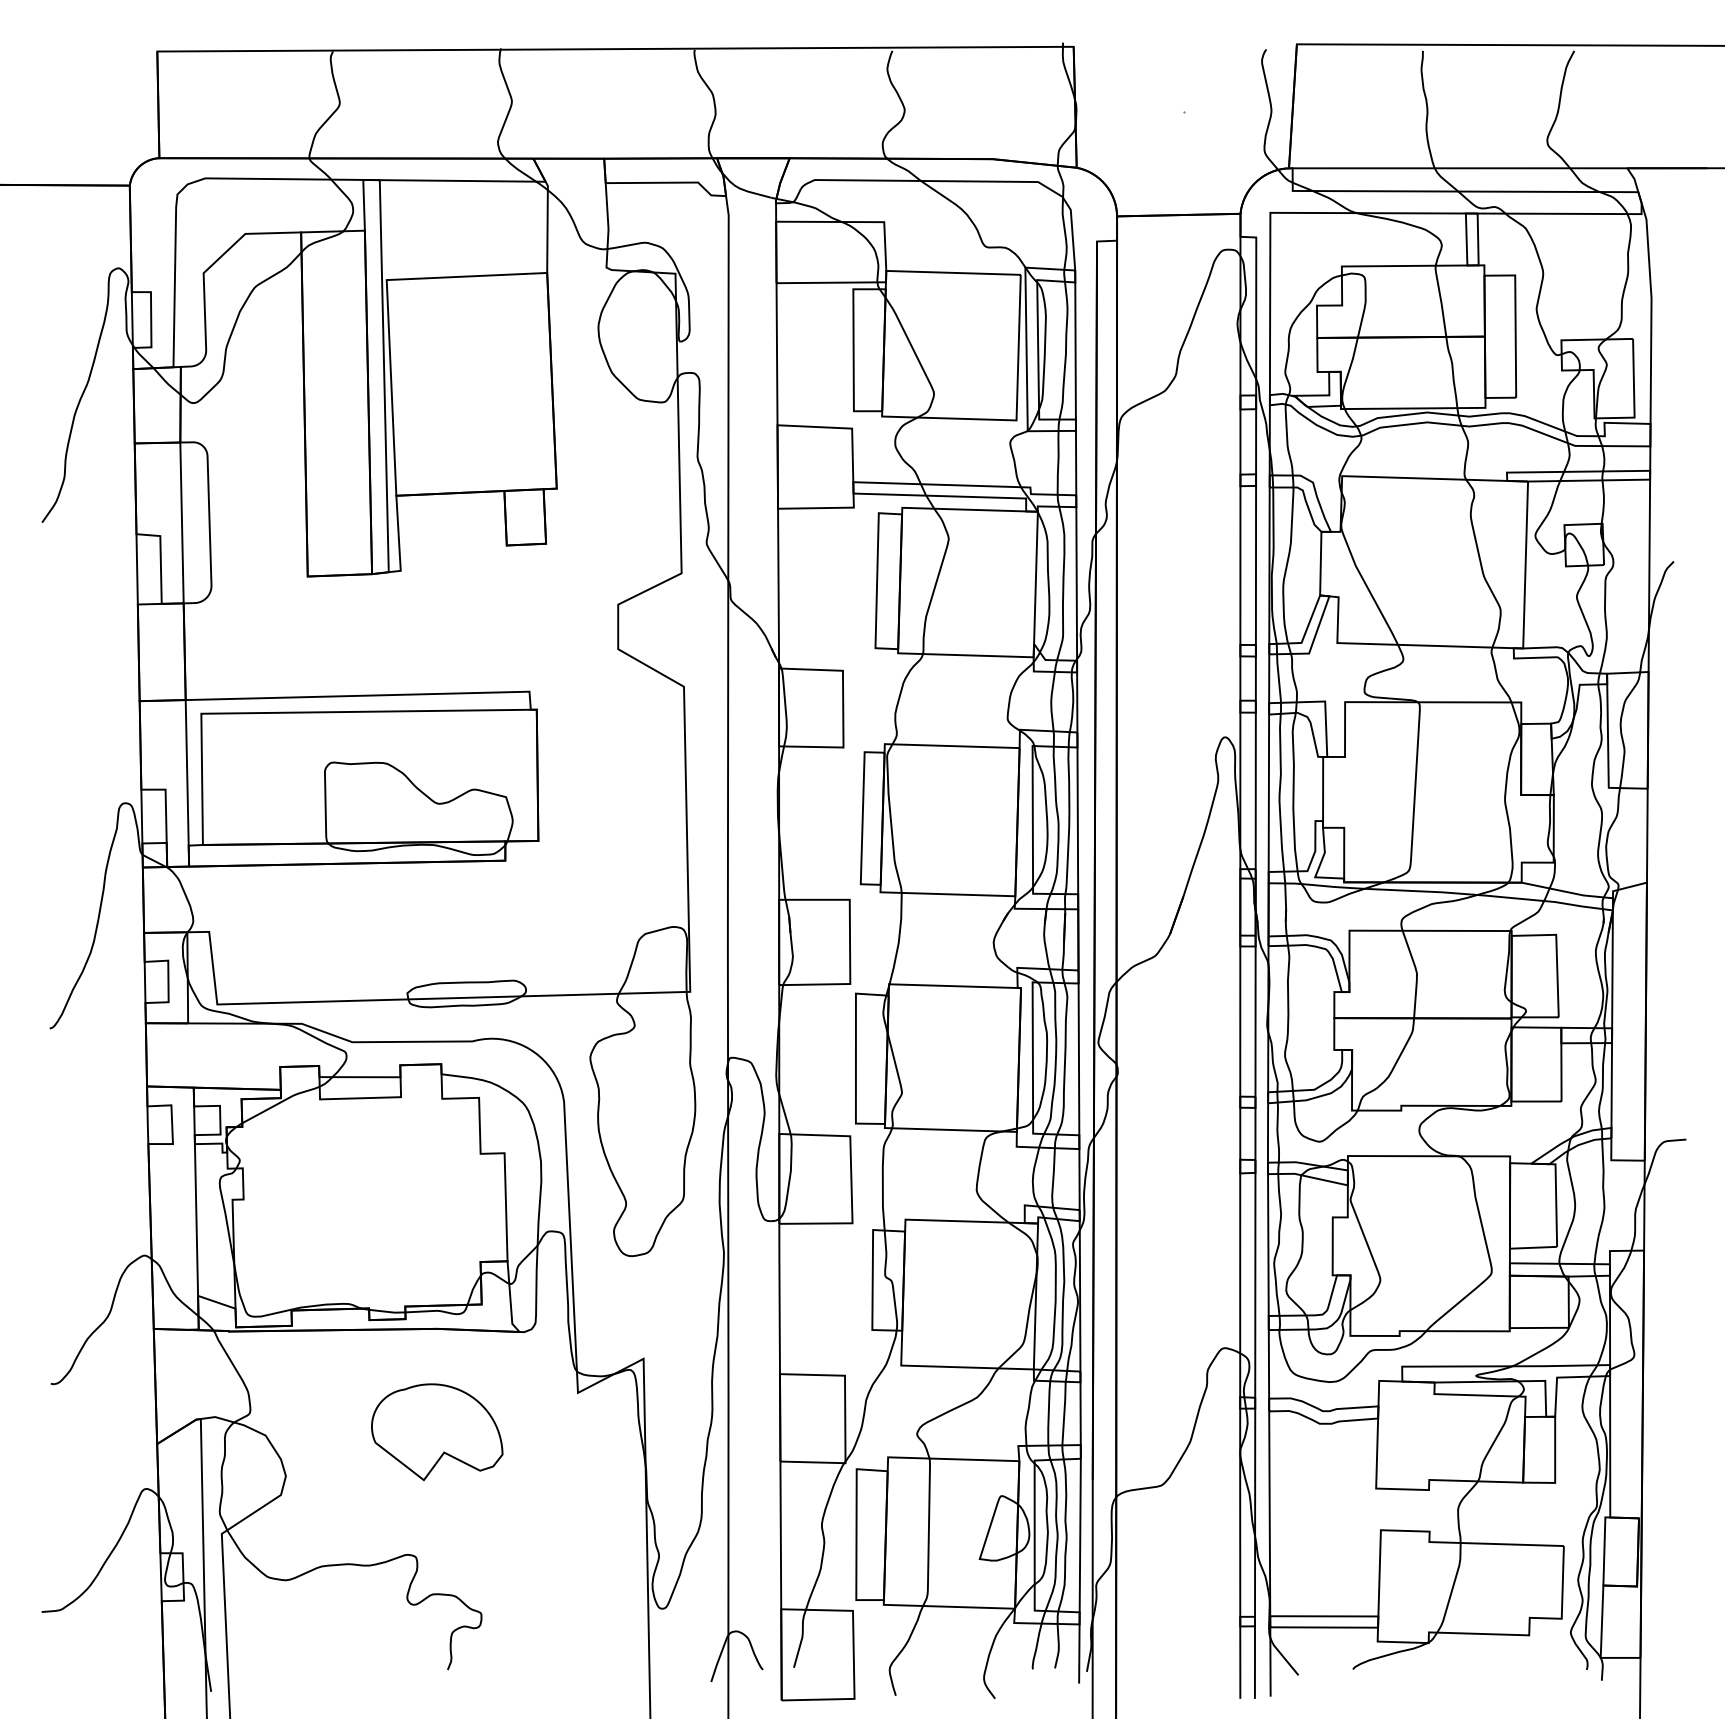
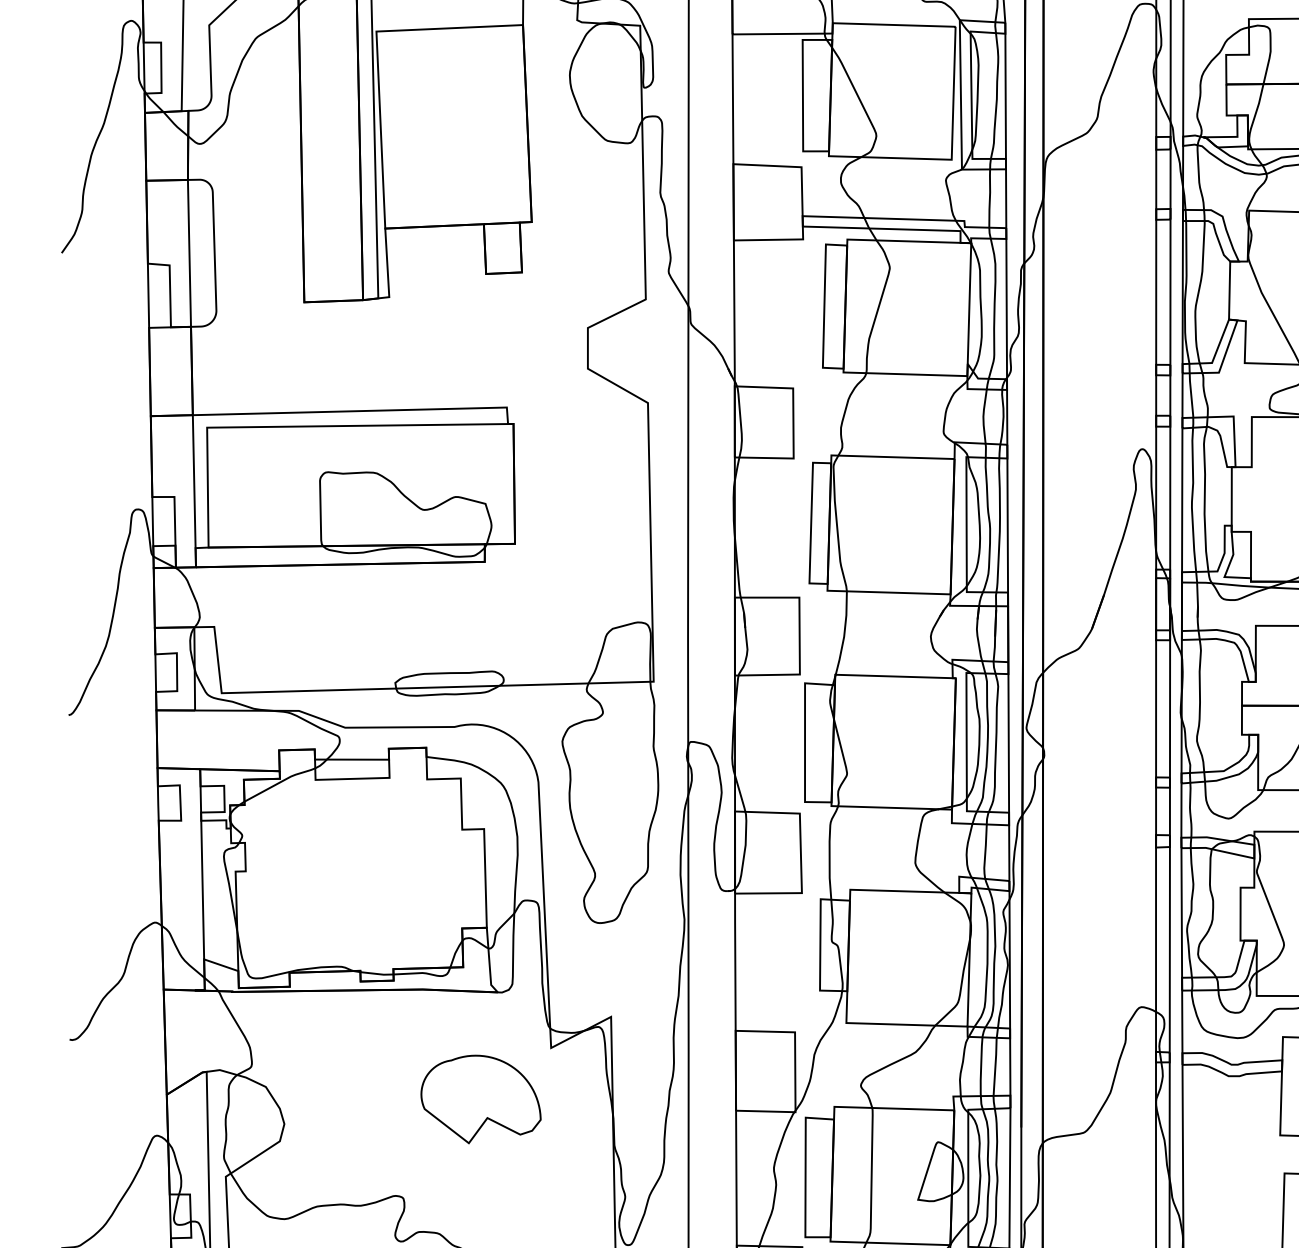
part: (437, 1432) -> (481, 1099), moved

